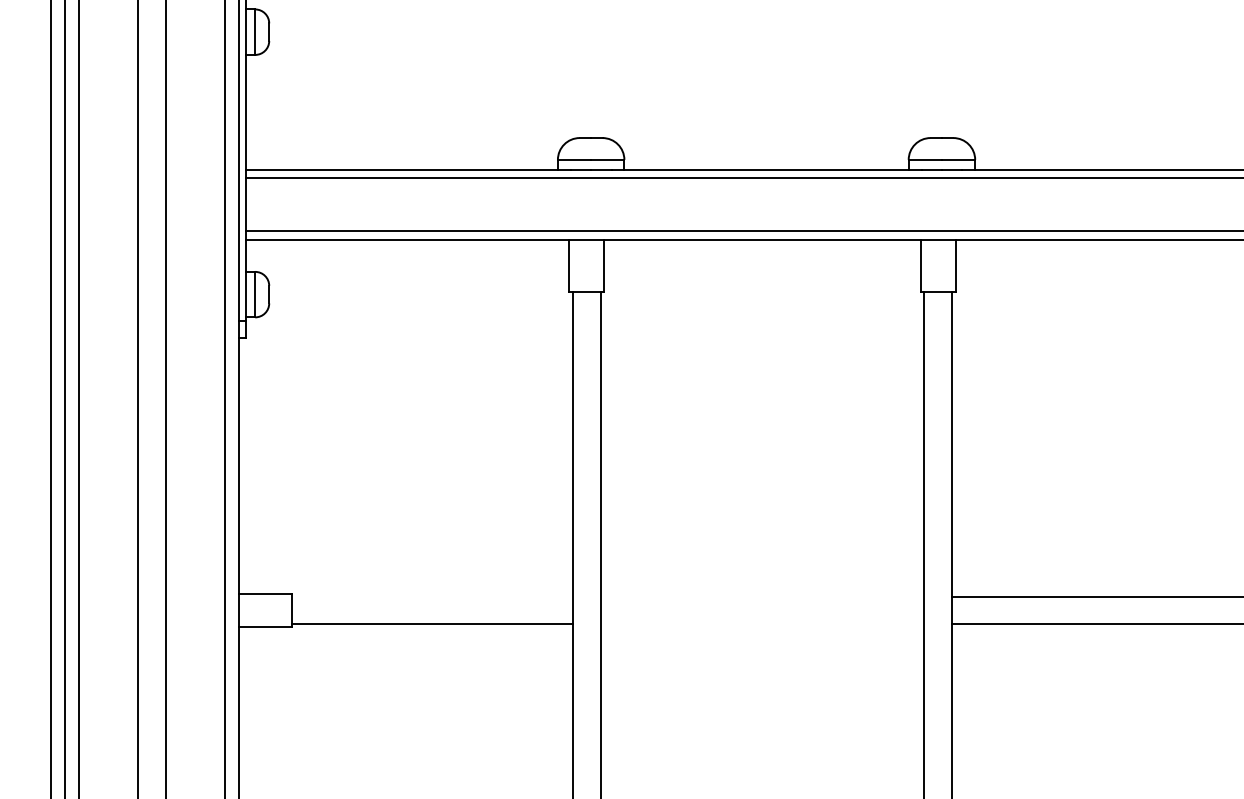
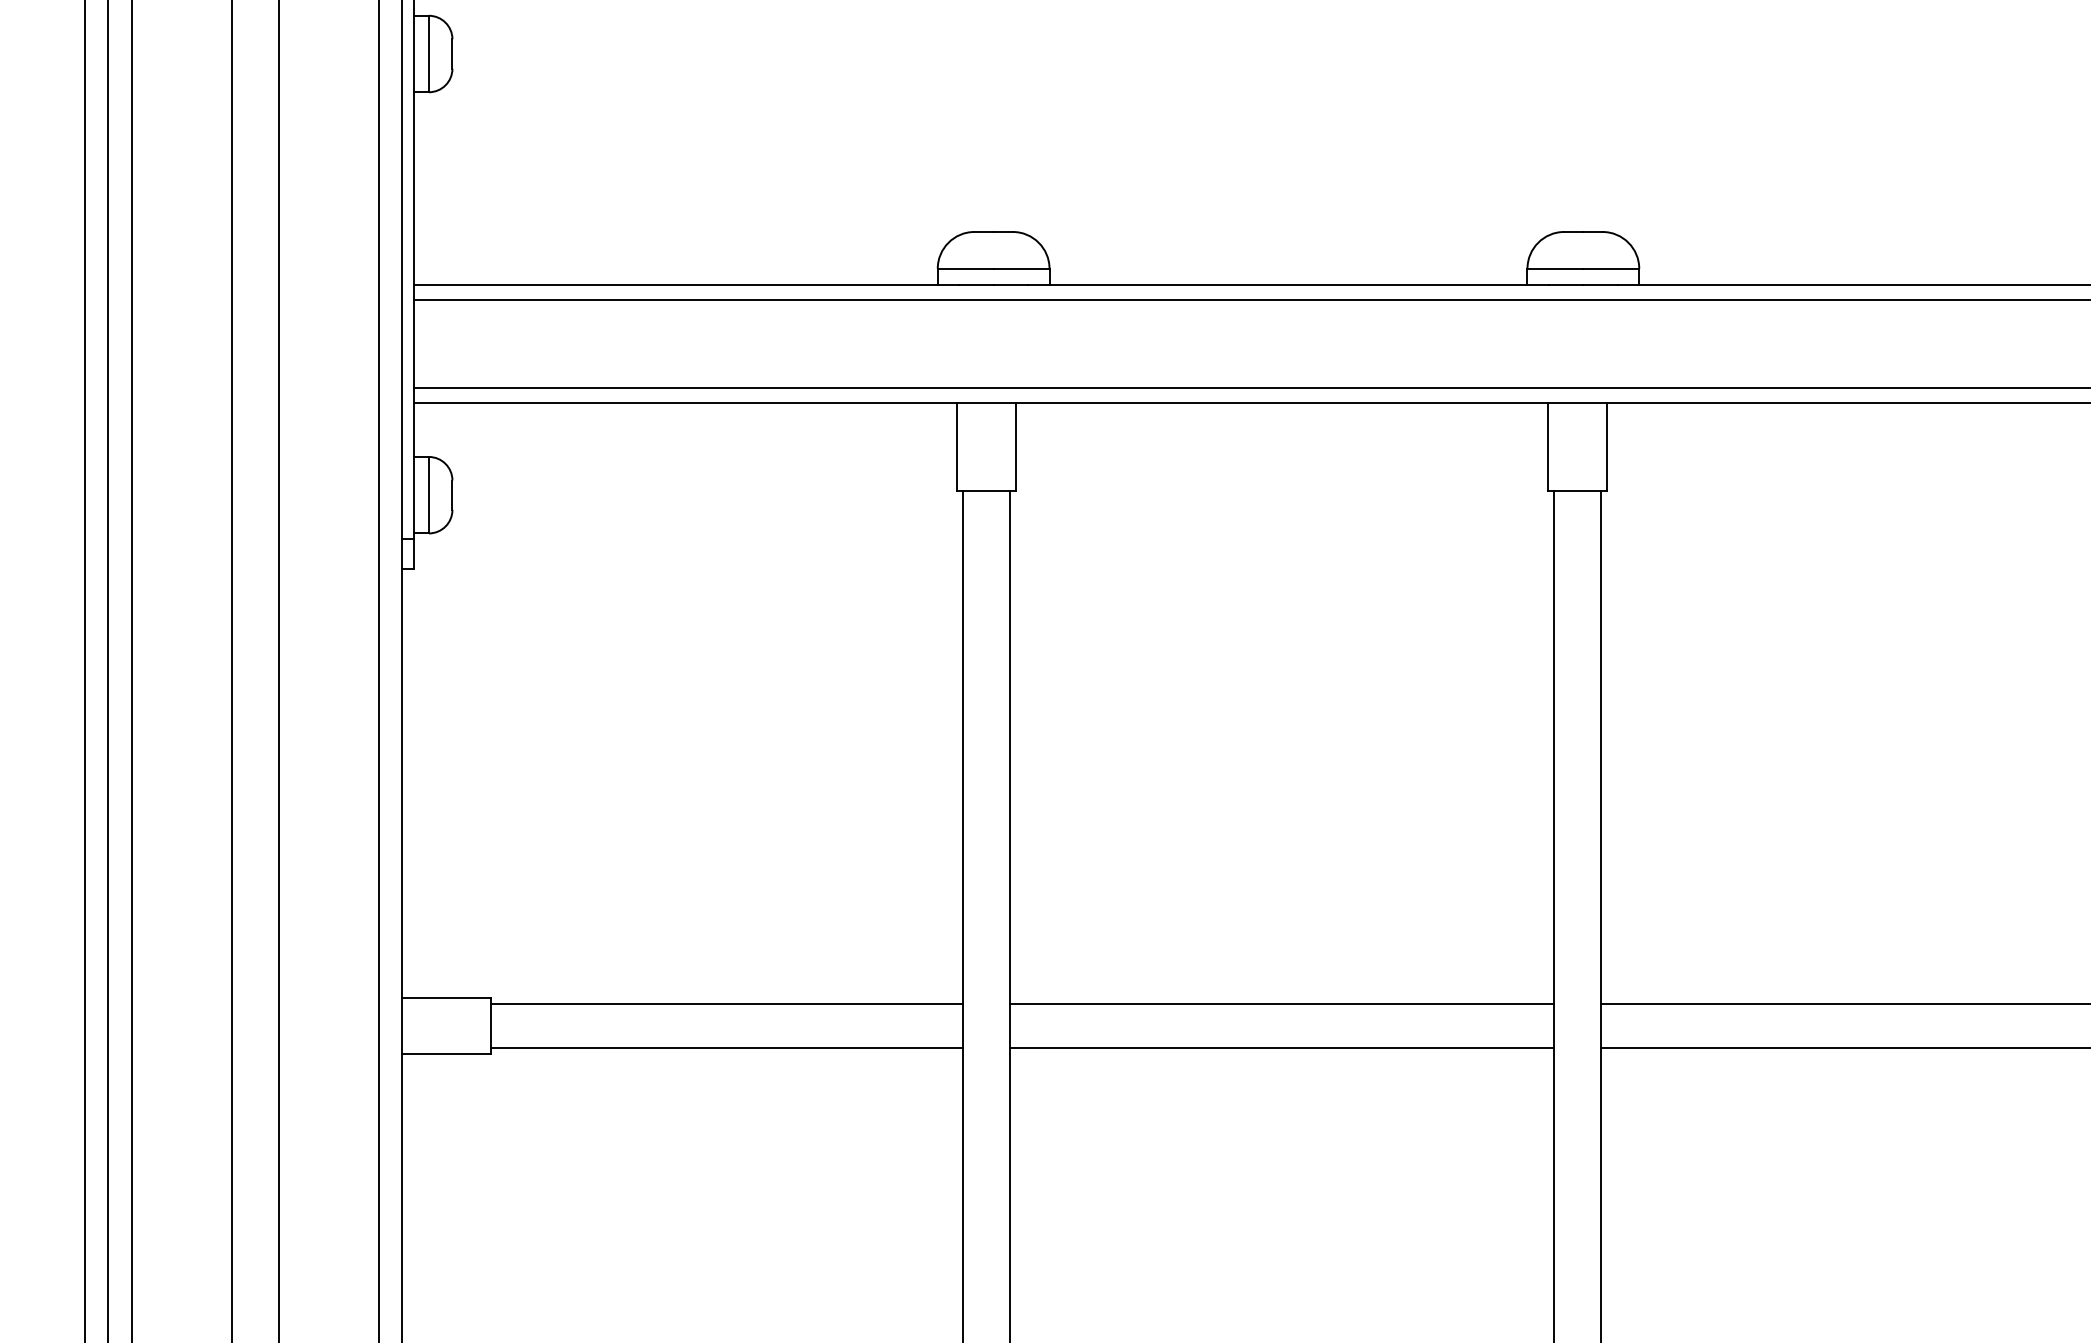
line: (431, 597) -> (725, 1004), added
line: (762, 597) -> (1281, 1004), added
line: (762, 623) -> (1281, 1048), added

